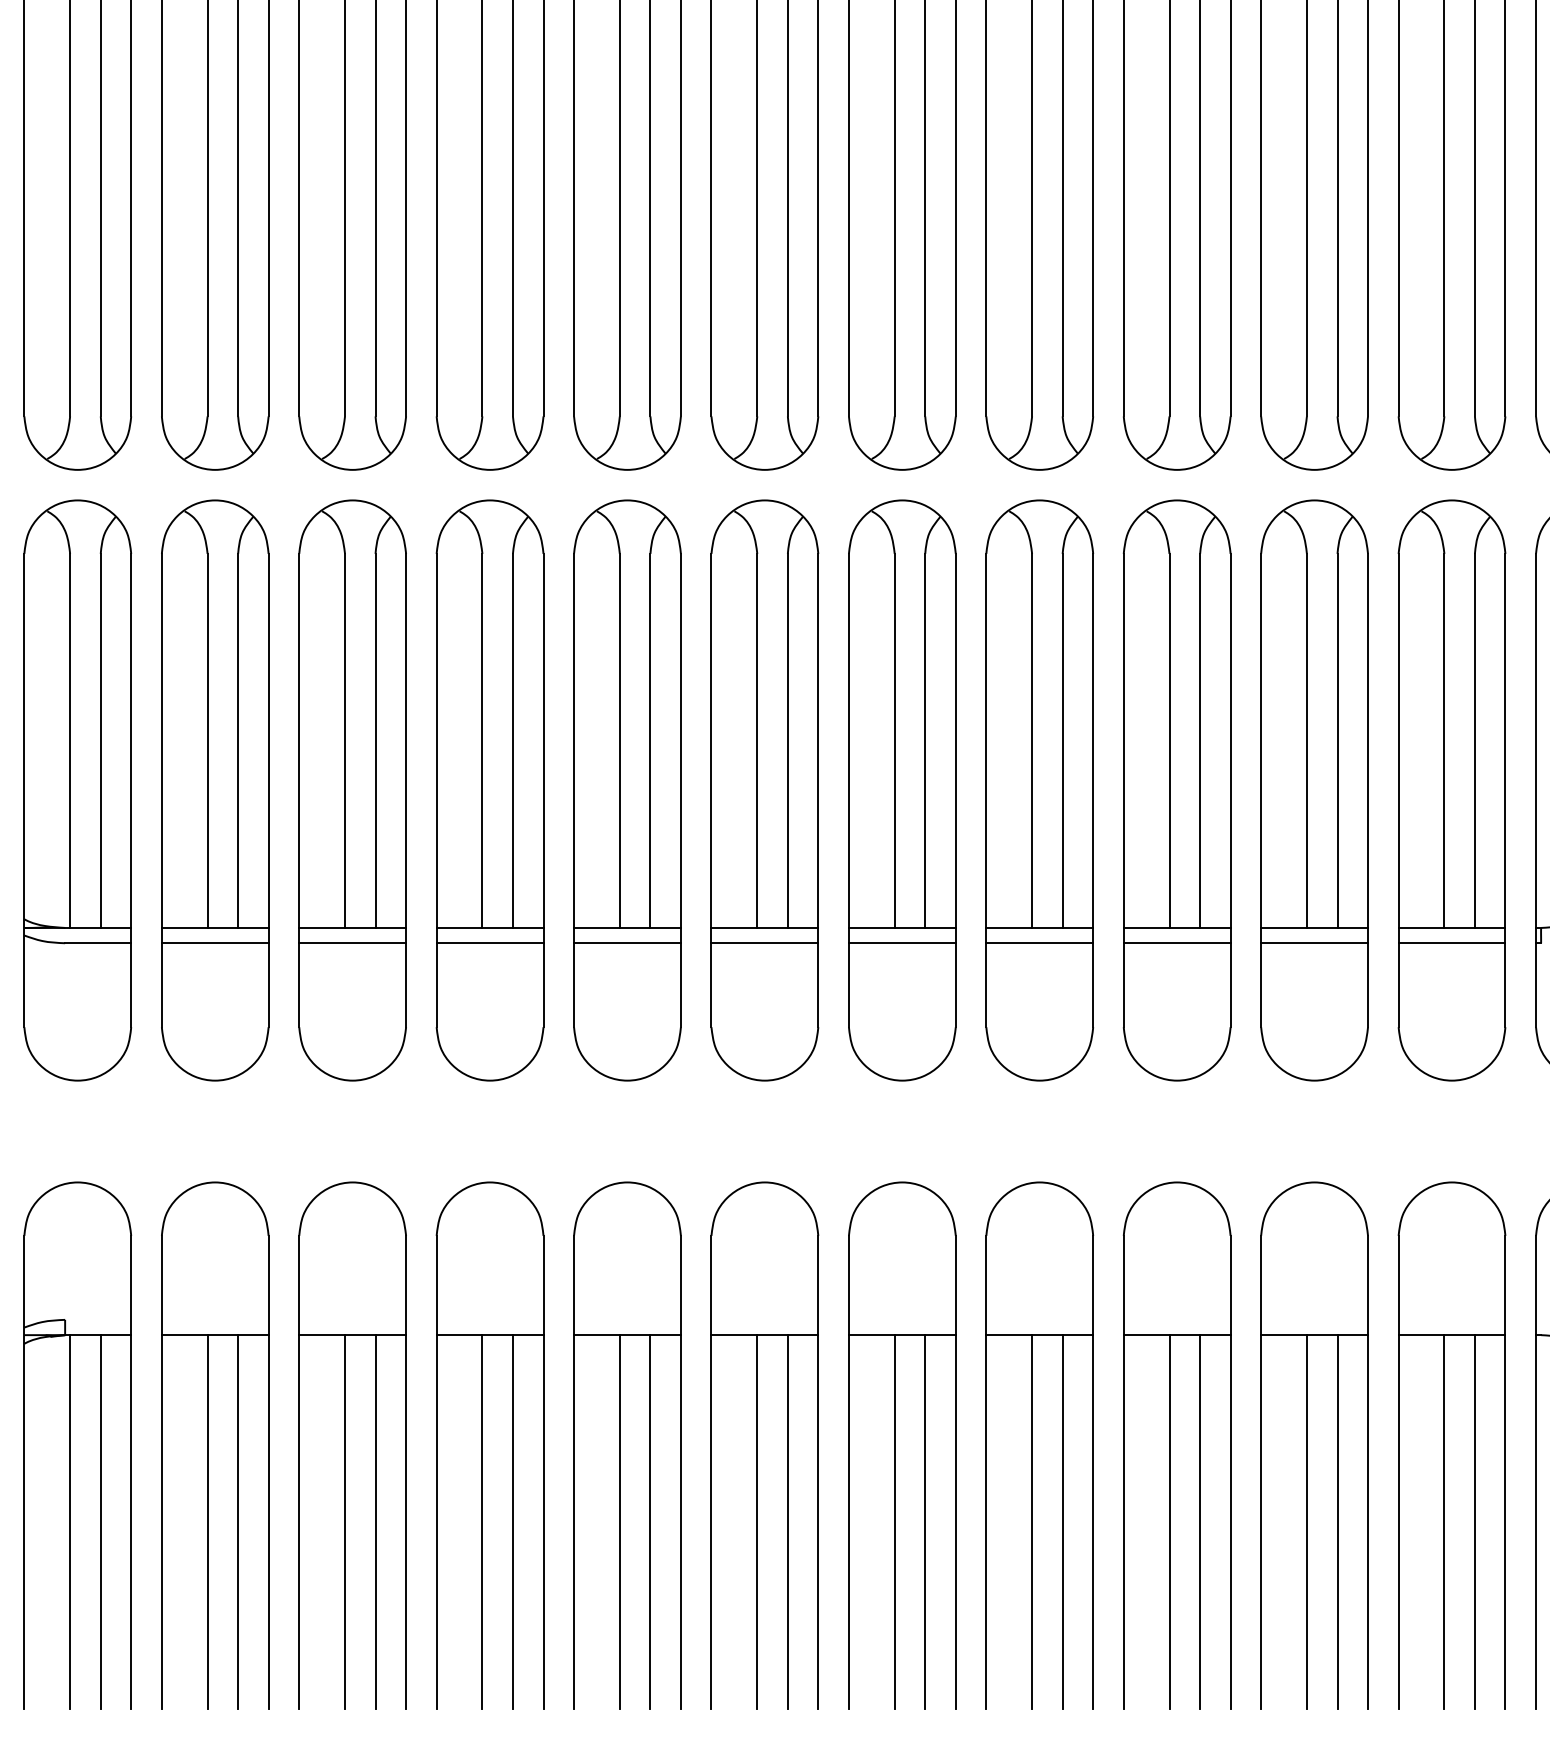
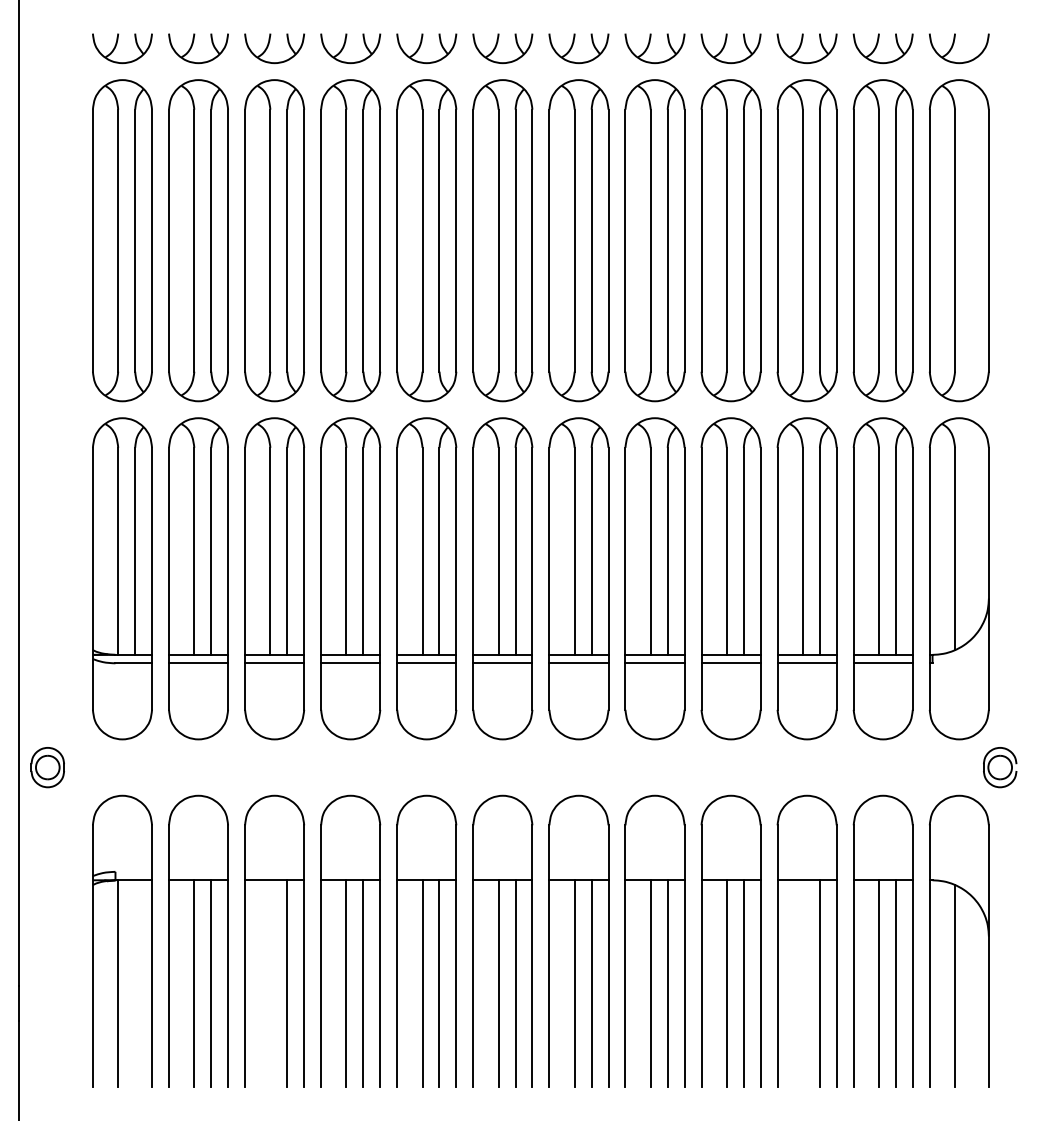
line: (101, 1521) -> (135, 983), removed
line: (345, 1521) -> (270, 983), removed
line: (1306, 1521) -> (802, 983), removed

